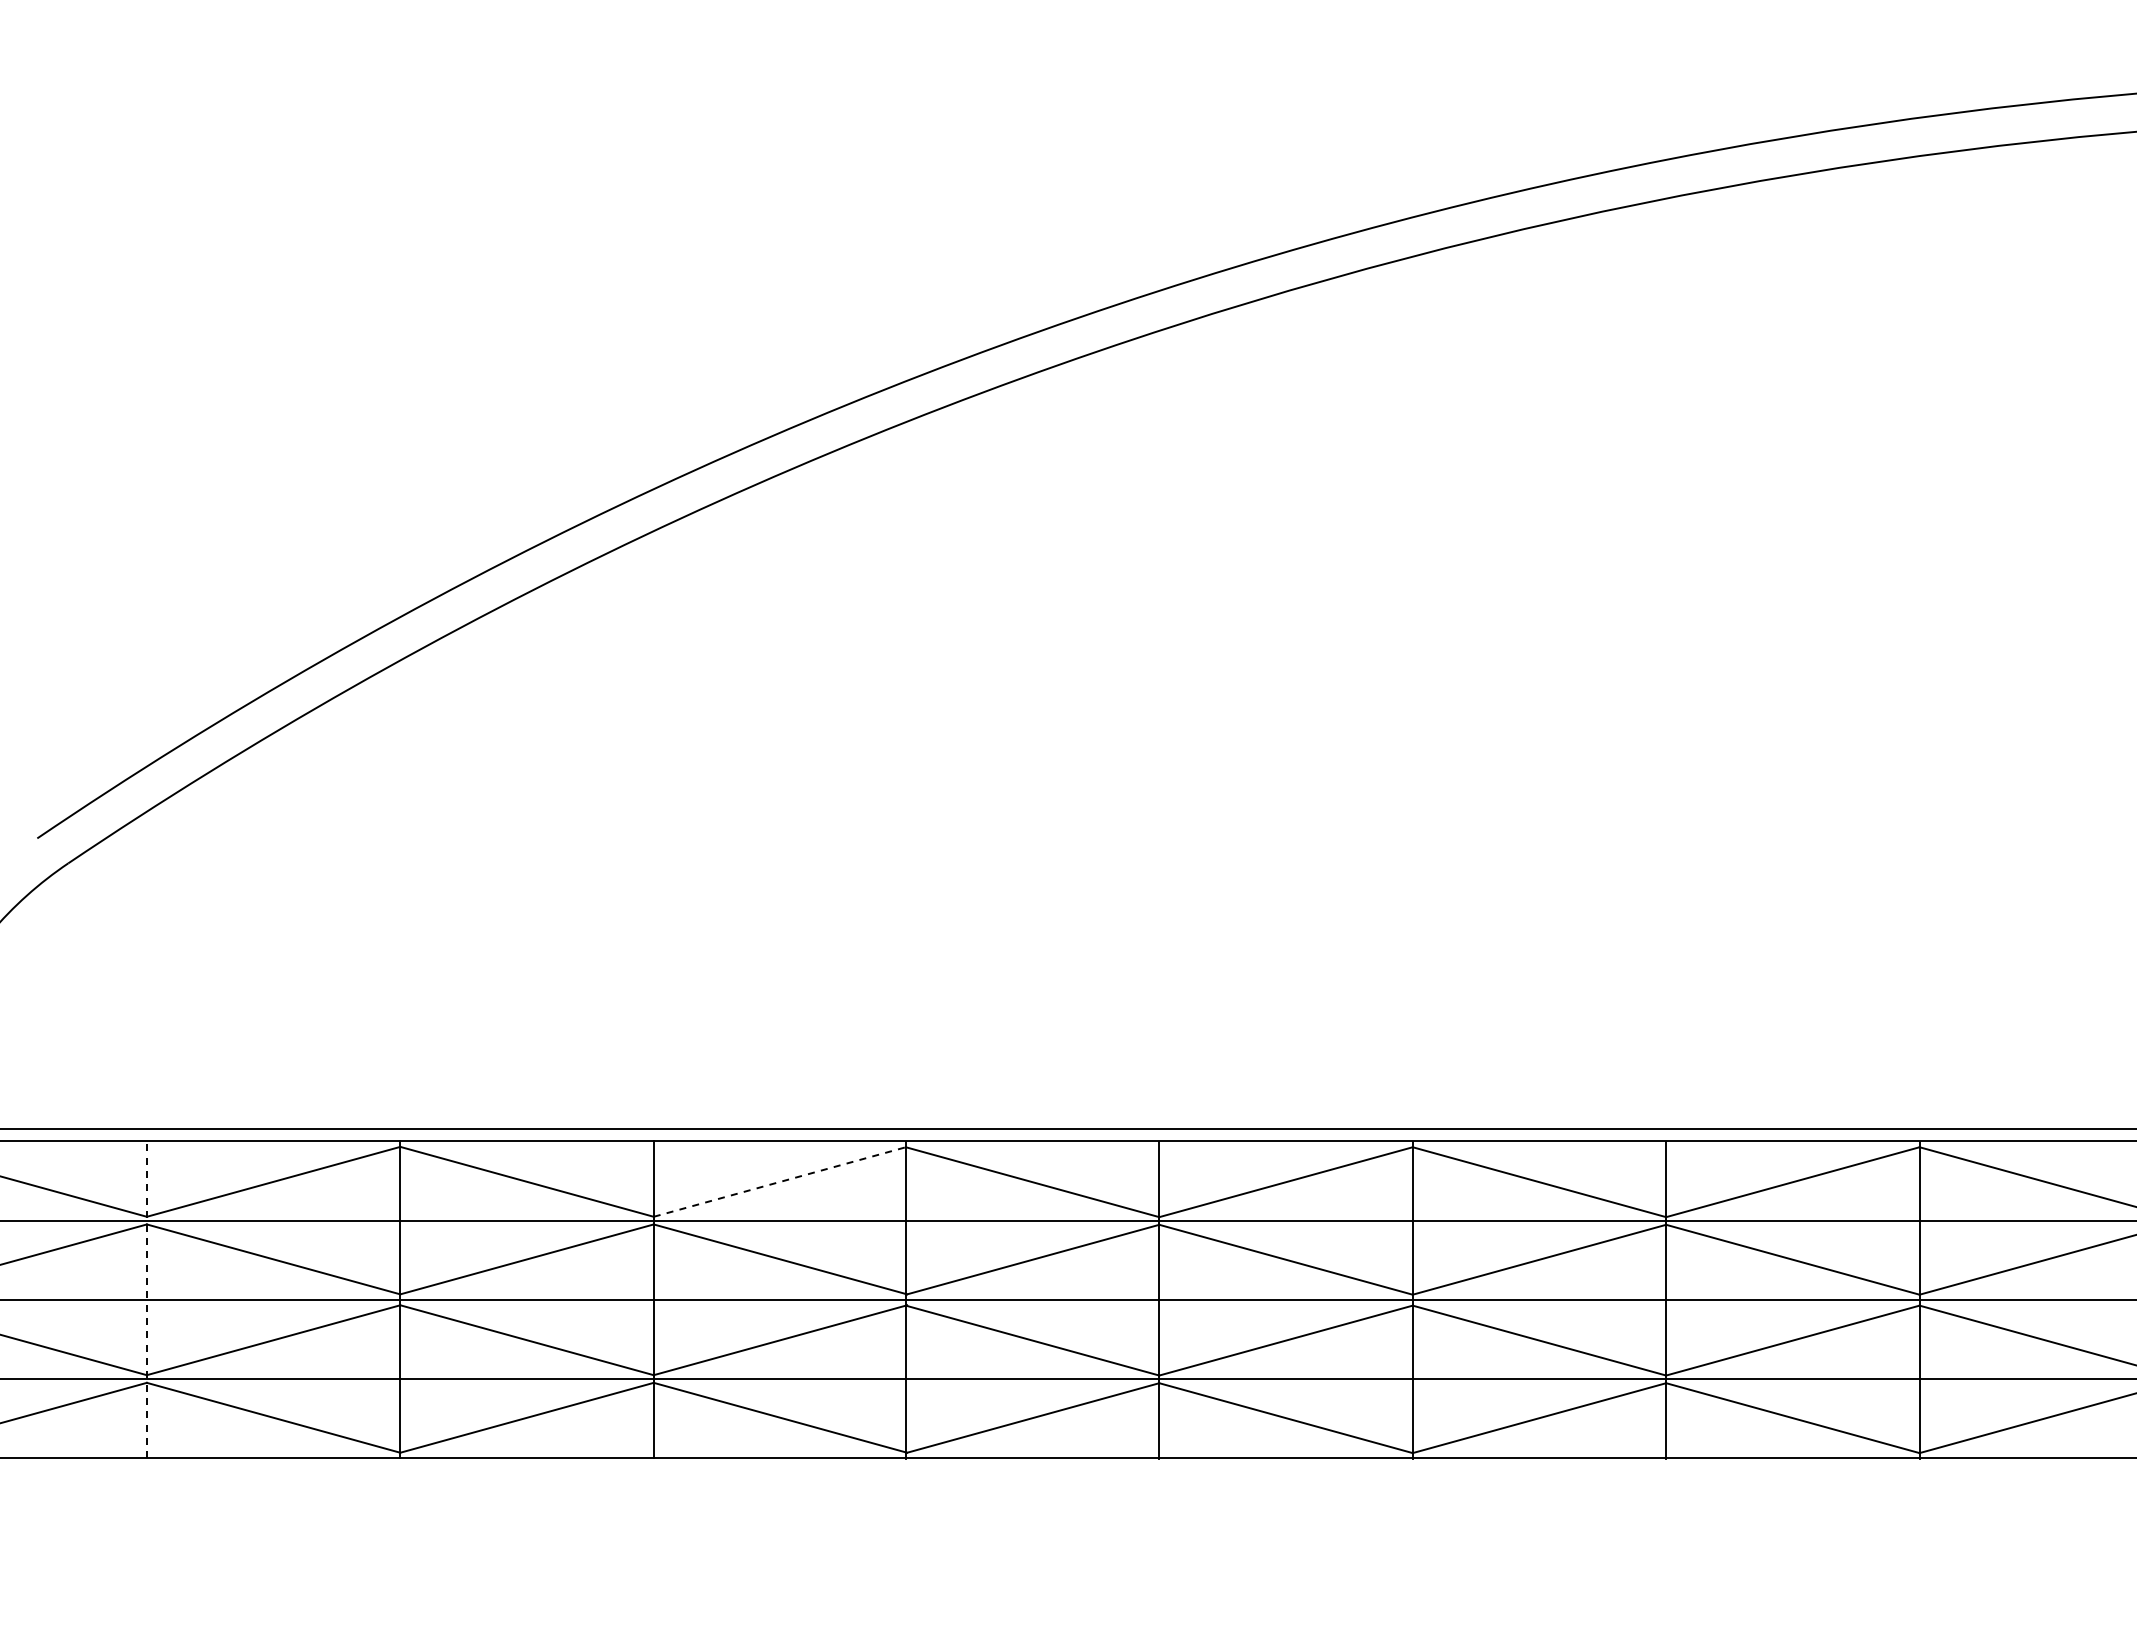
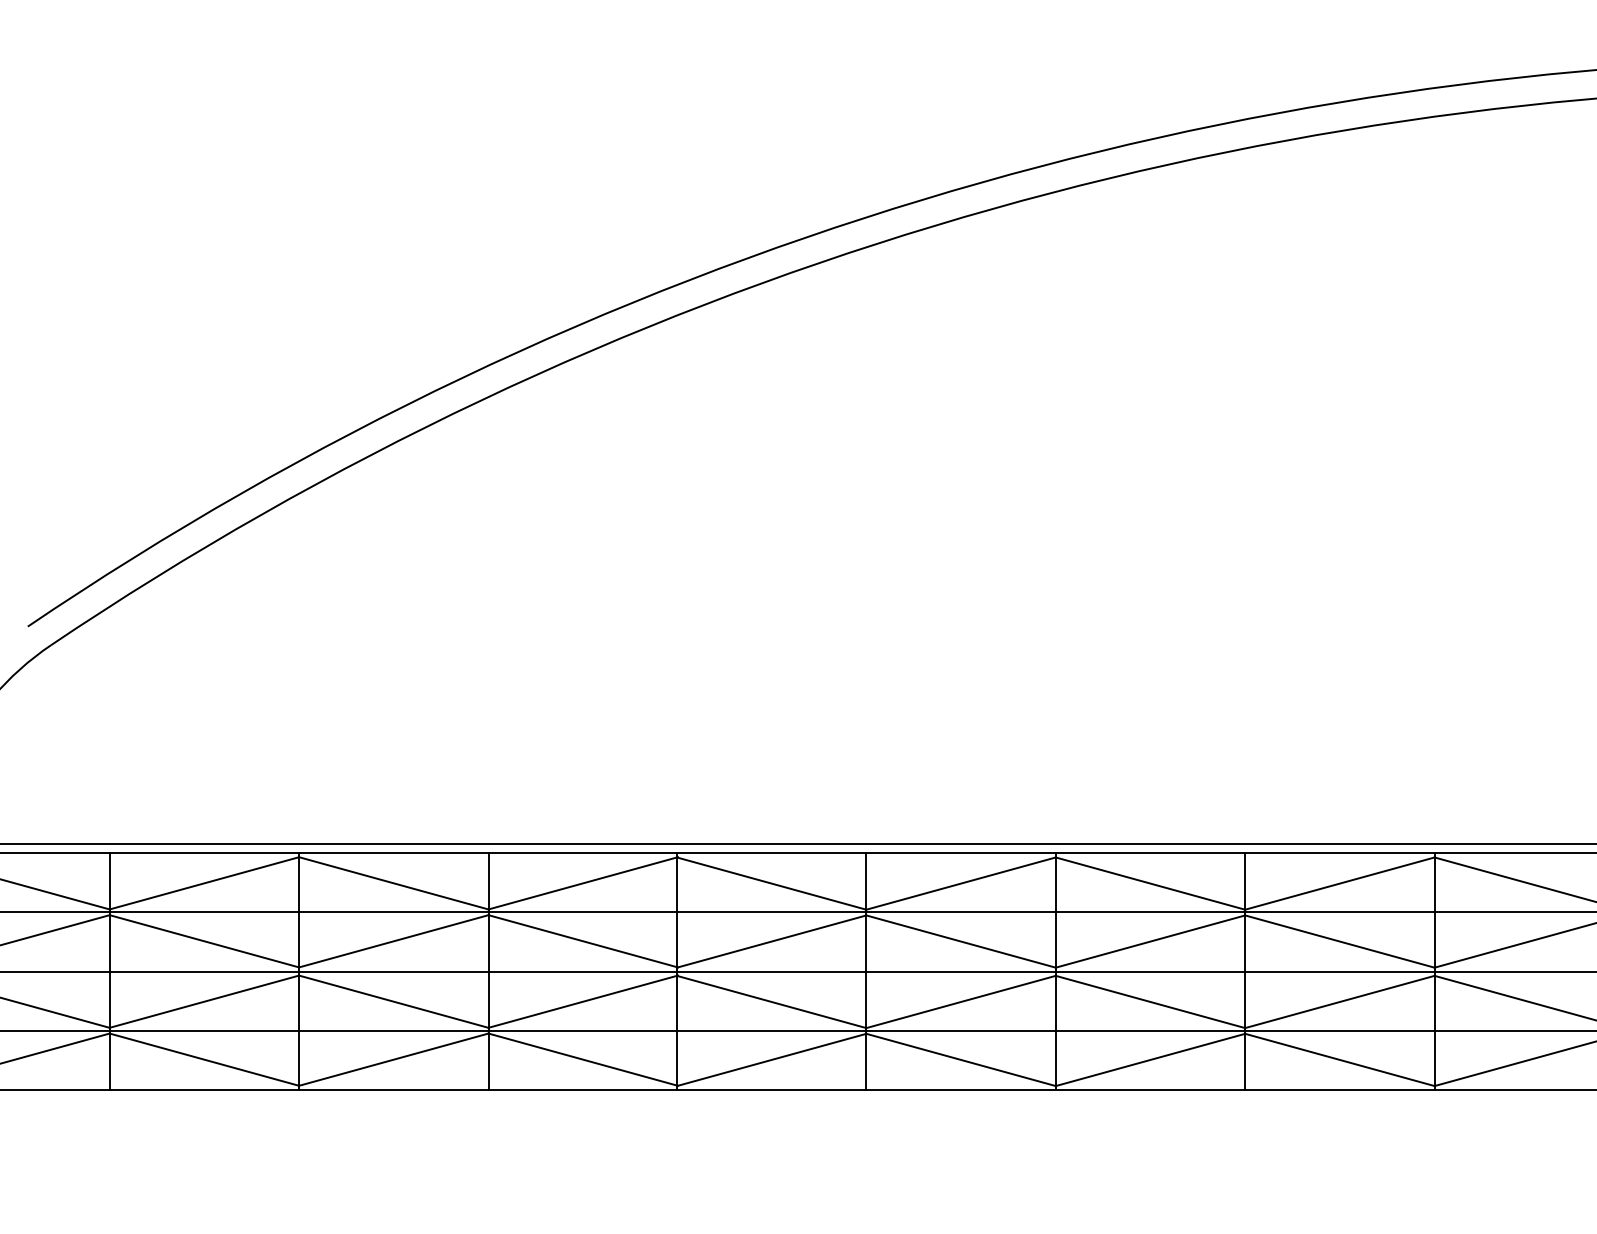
line: (780, 1181) -> (583, 883), dashed -> solid
line: (146, 1299) -> (109, 971), dashed -> solid

